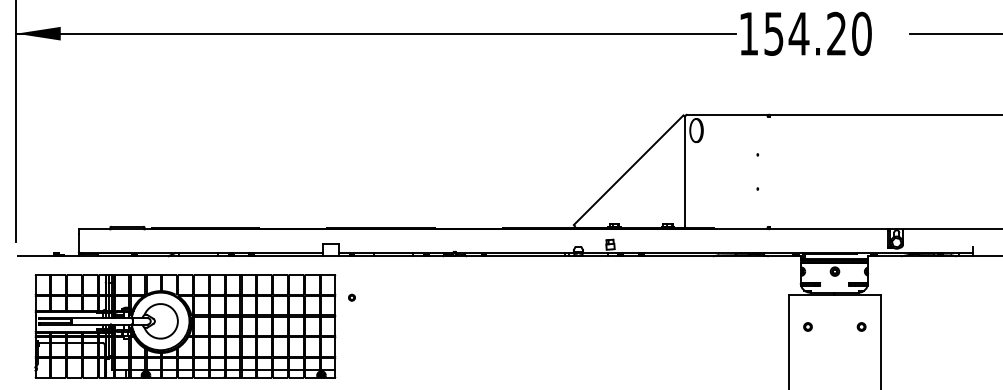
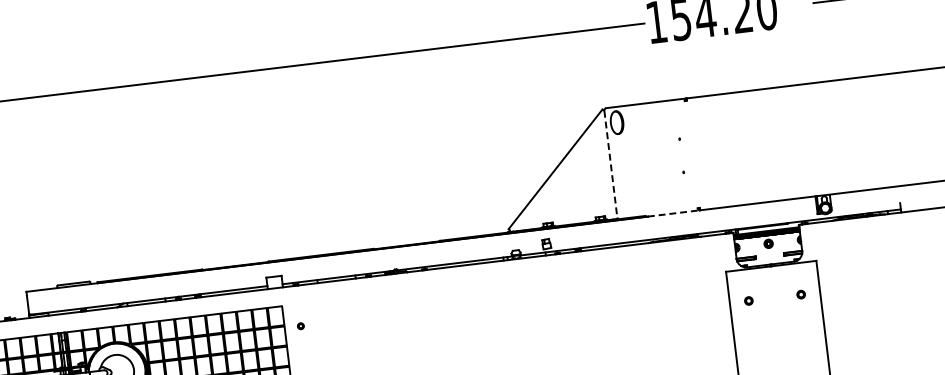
line: (685, 171) -> (611, 163), solid -> dashed
line: (742, 229) -> (673, 213), solid -> dashed

